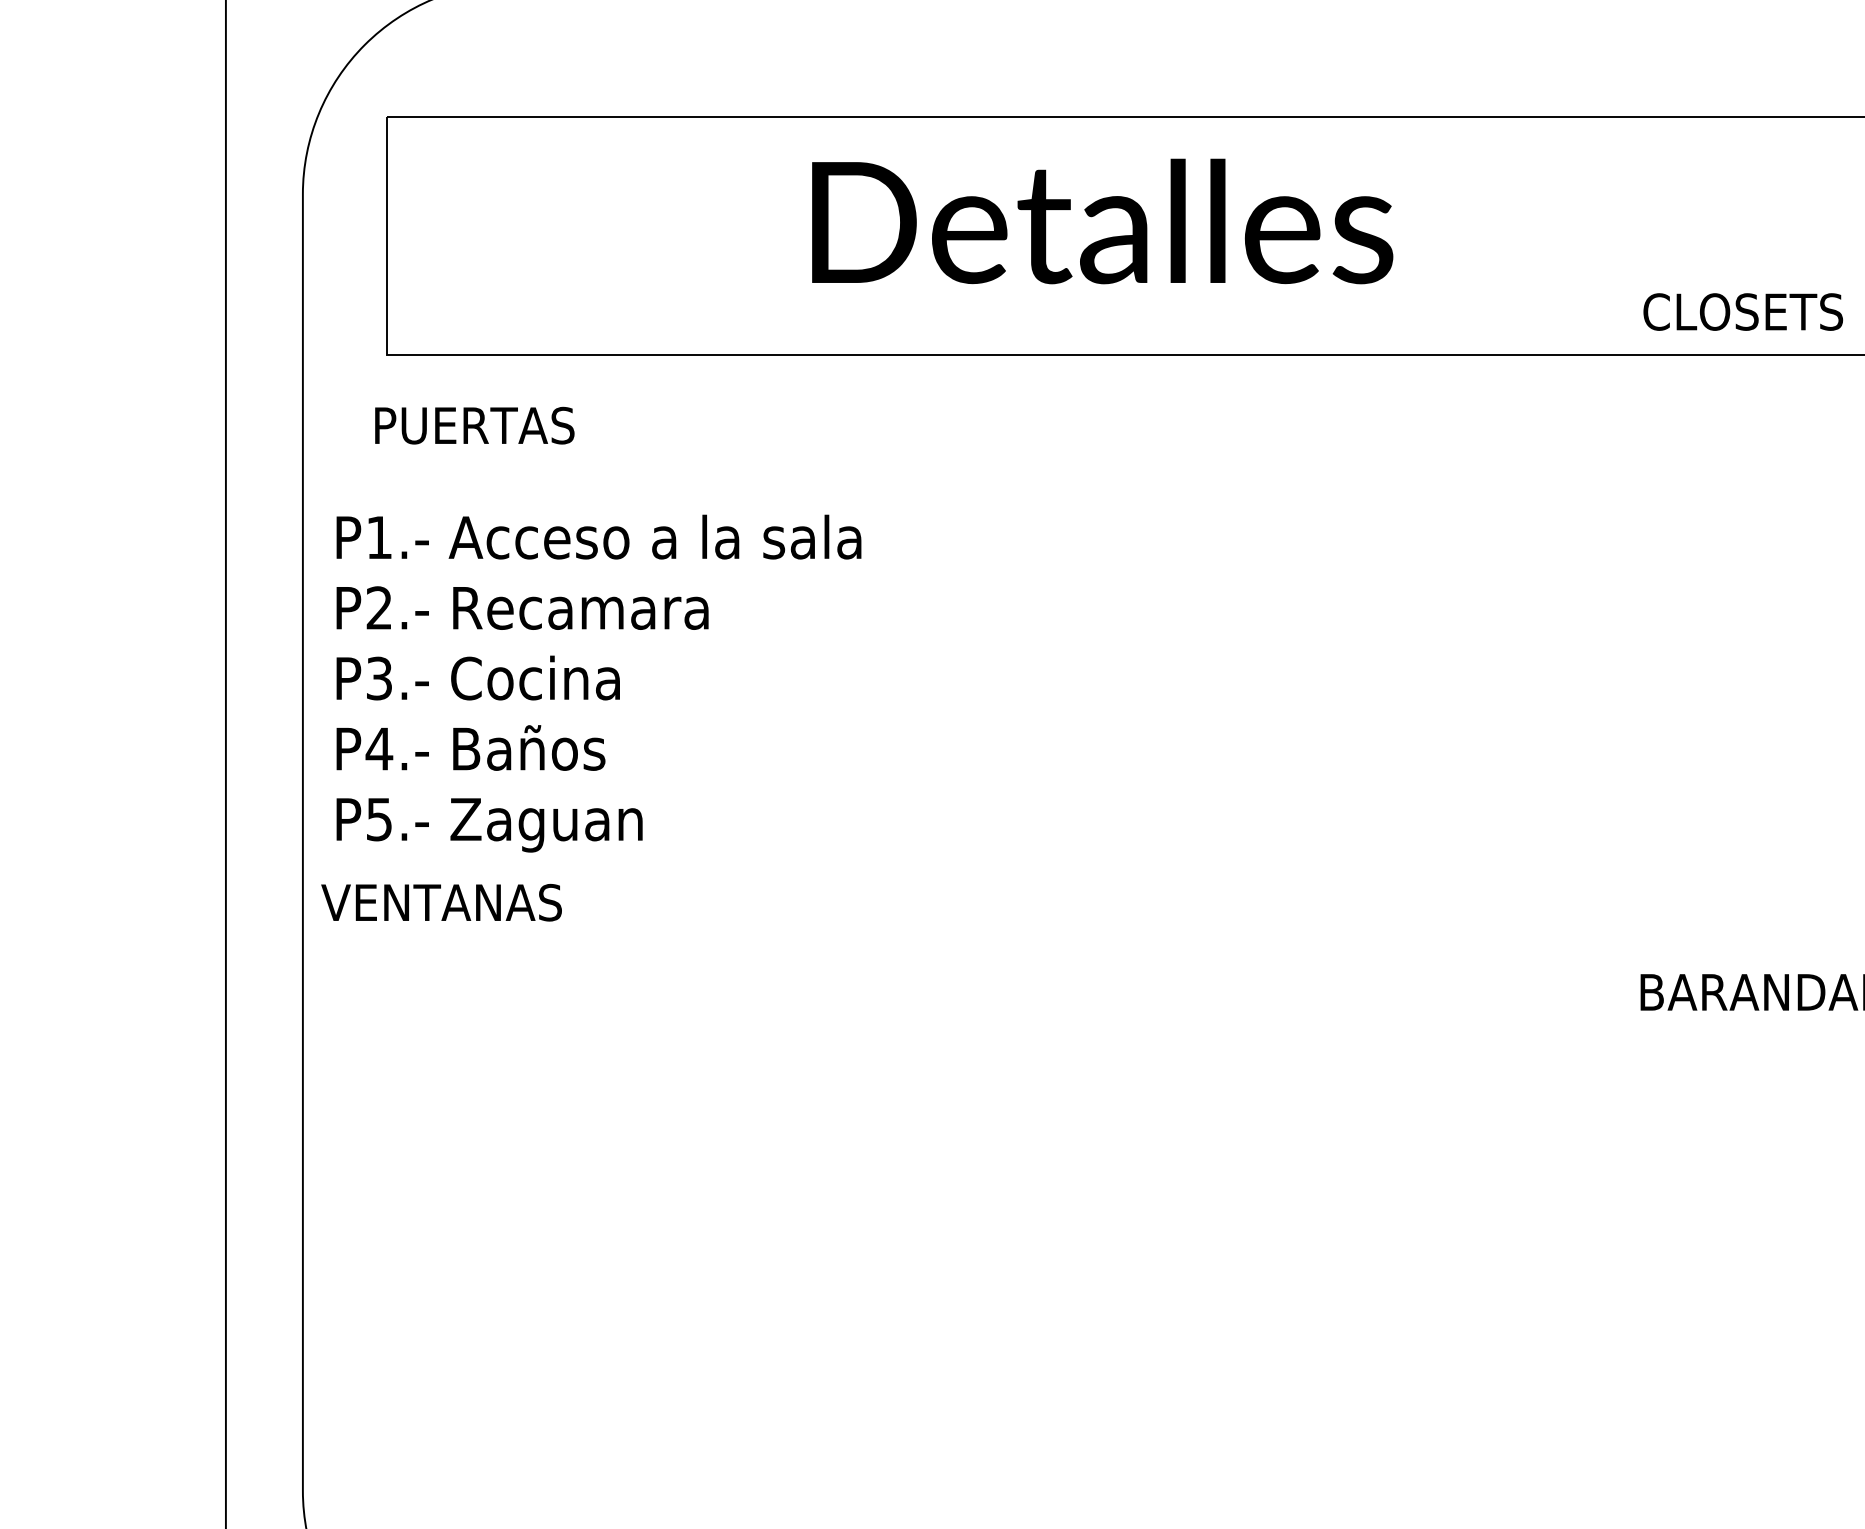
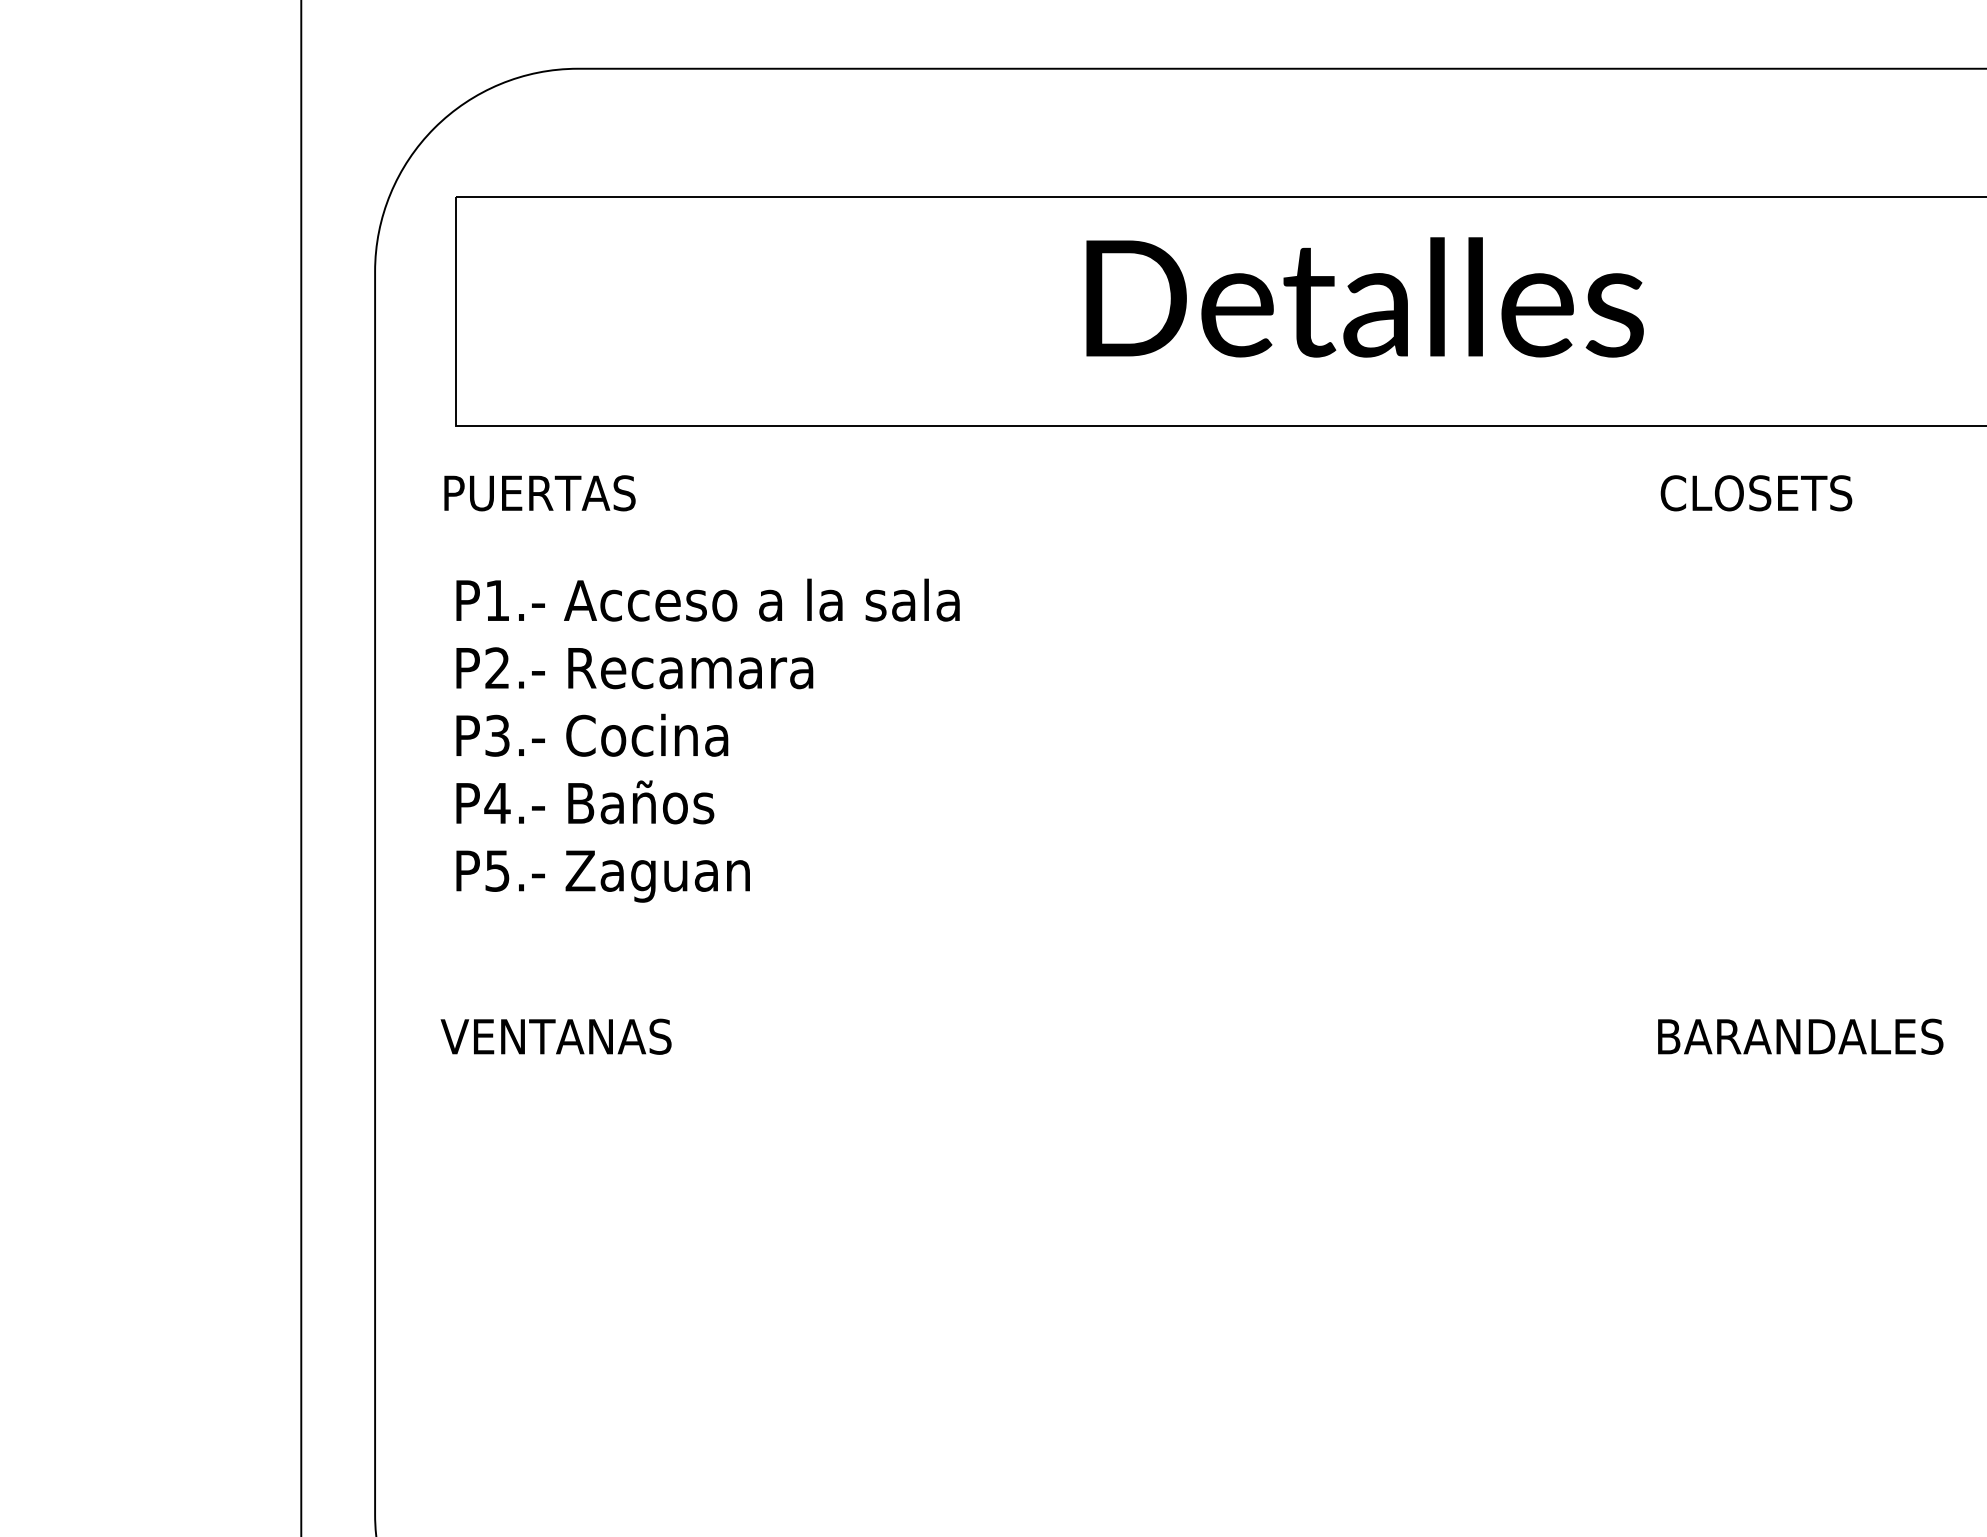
text: (1102, 221) -> (1364, 297), moved
text: (1743, 312) -> (1756, 493), moved
text: (598, 683) -> (707, 740), moved
text: (440, 902) -> (555, 1036), moved

